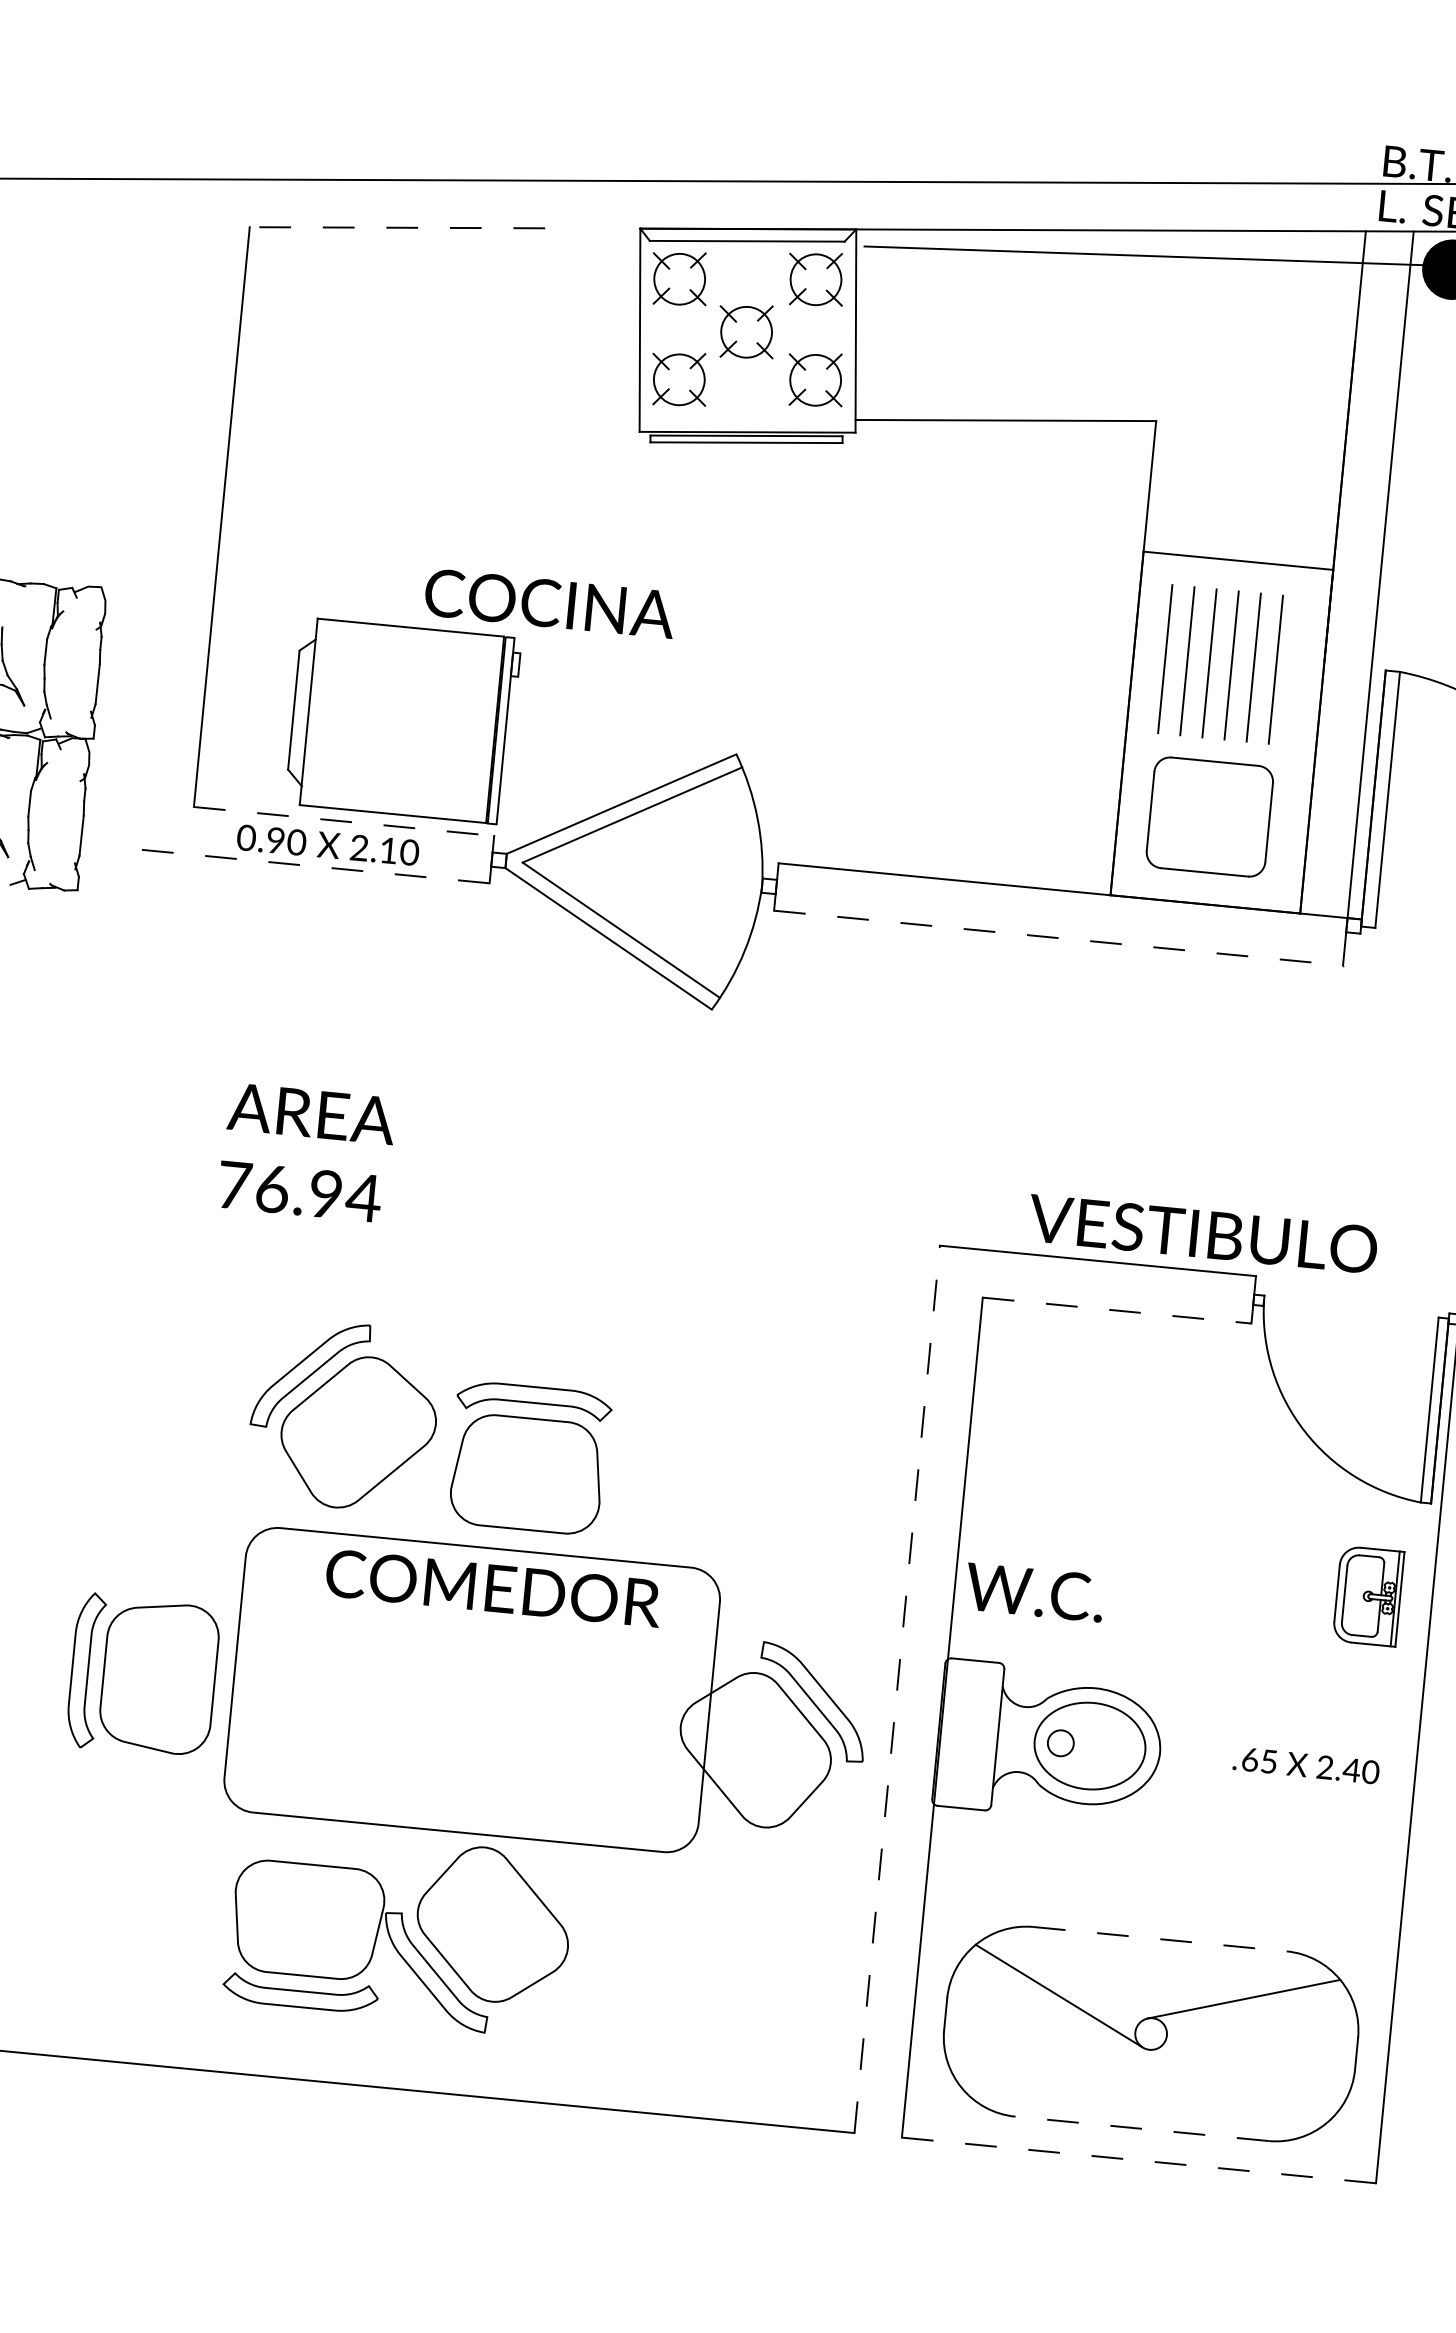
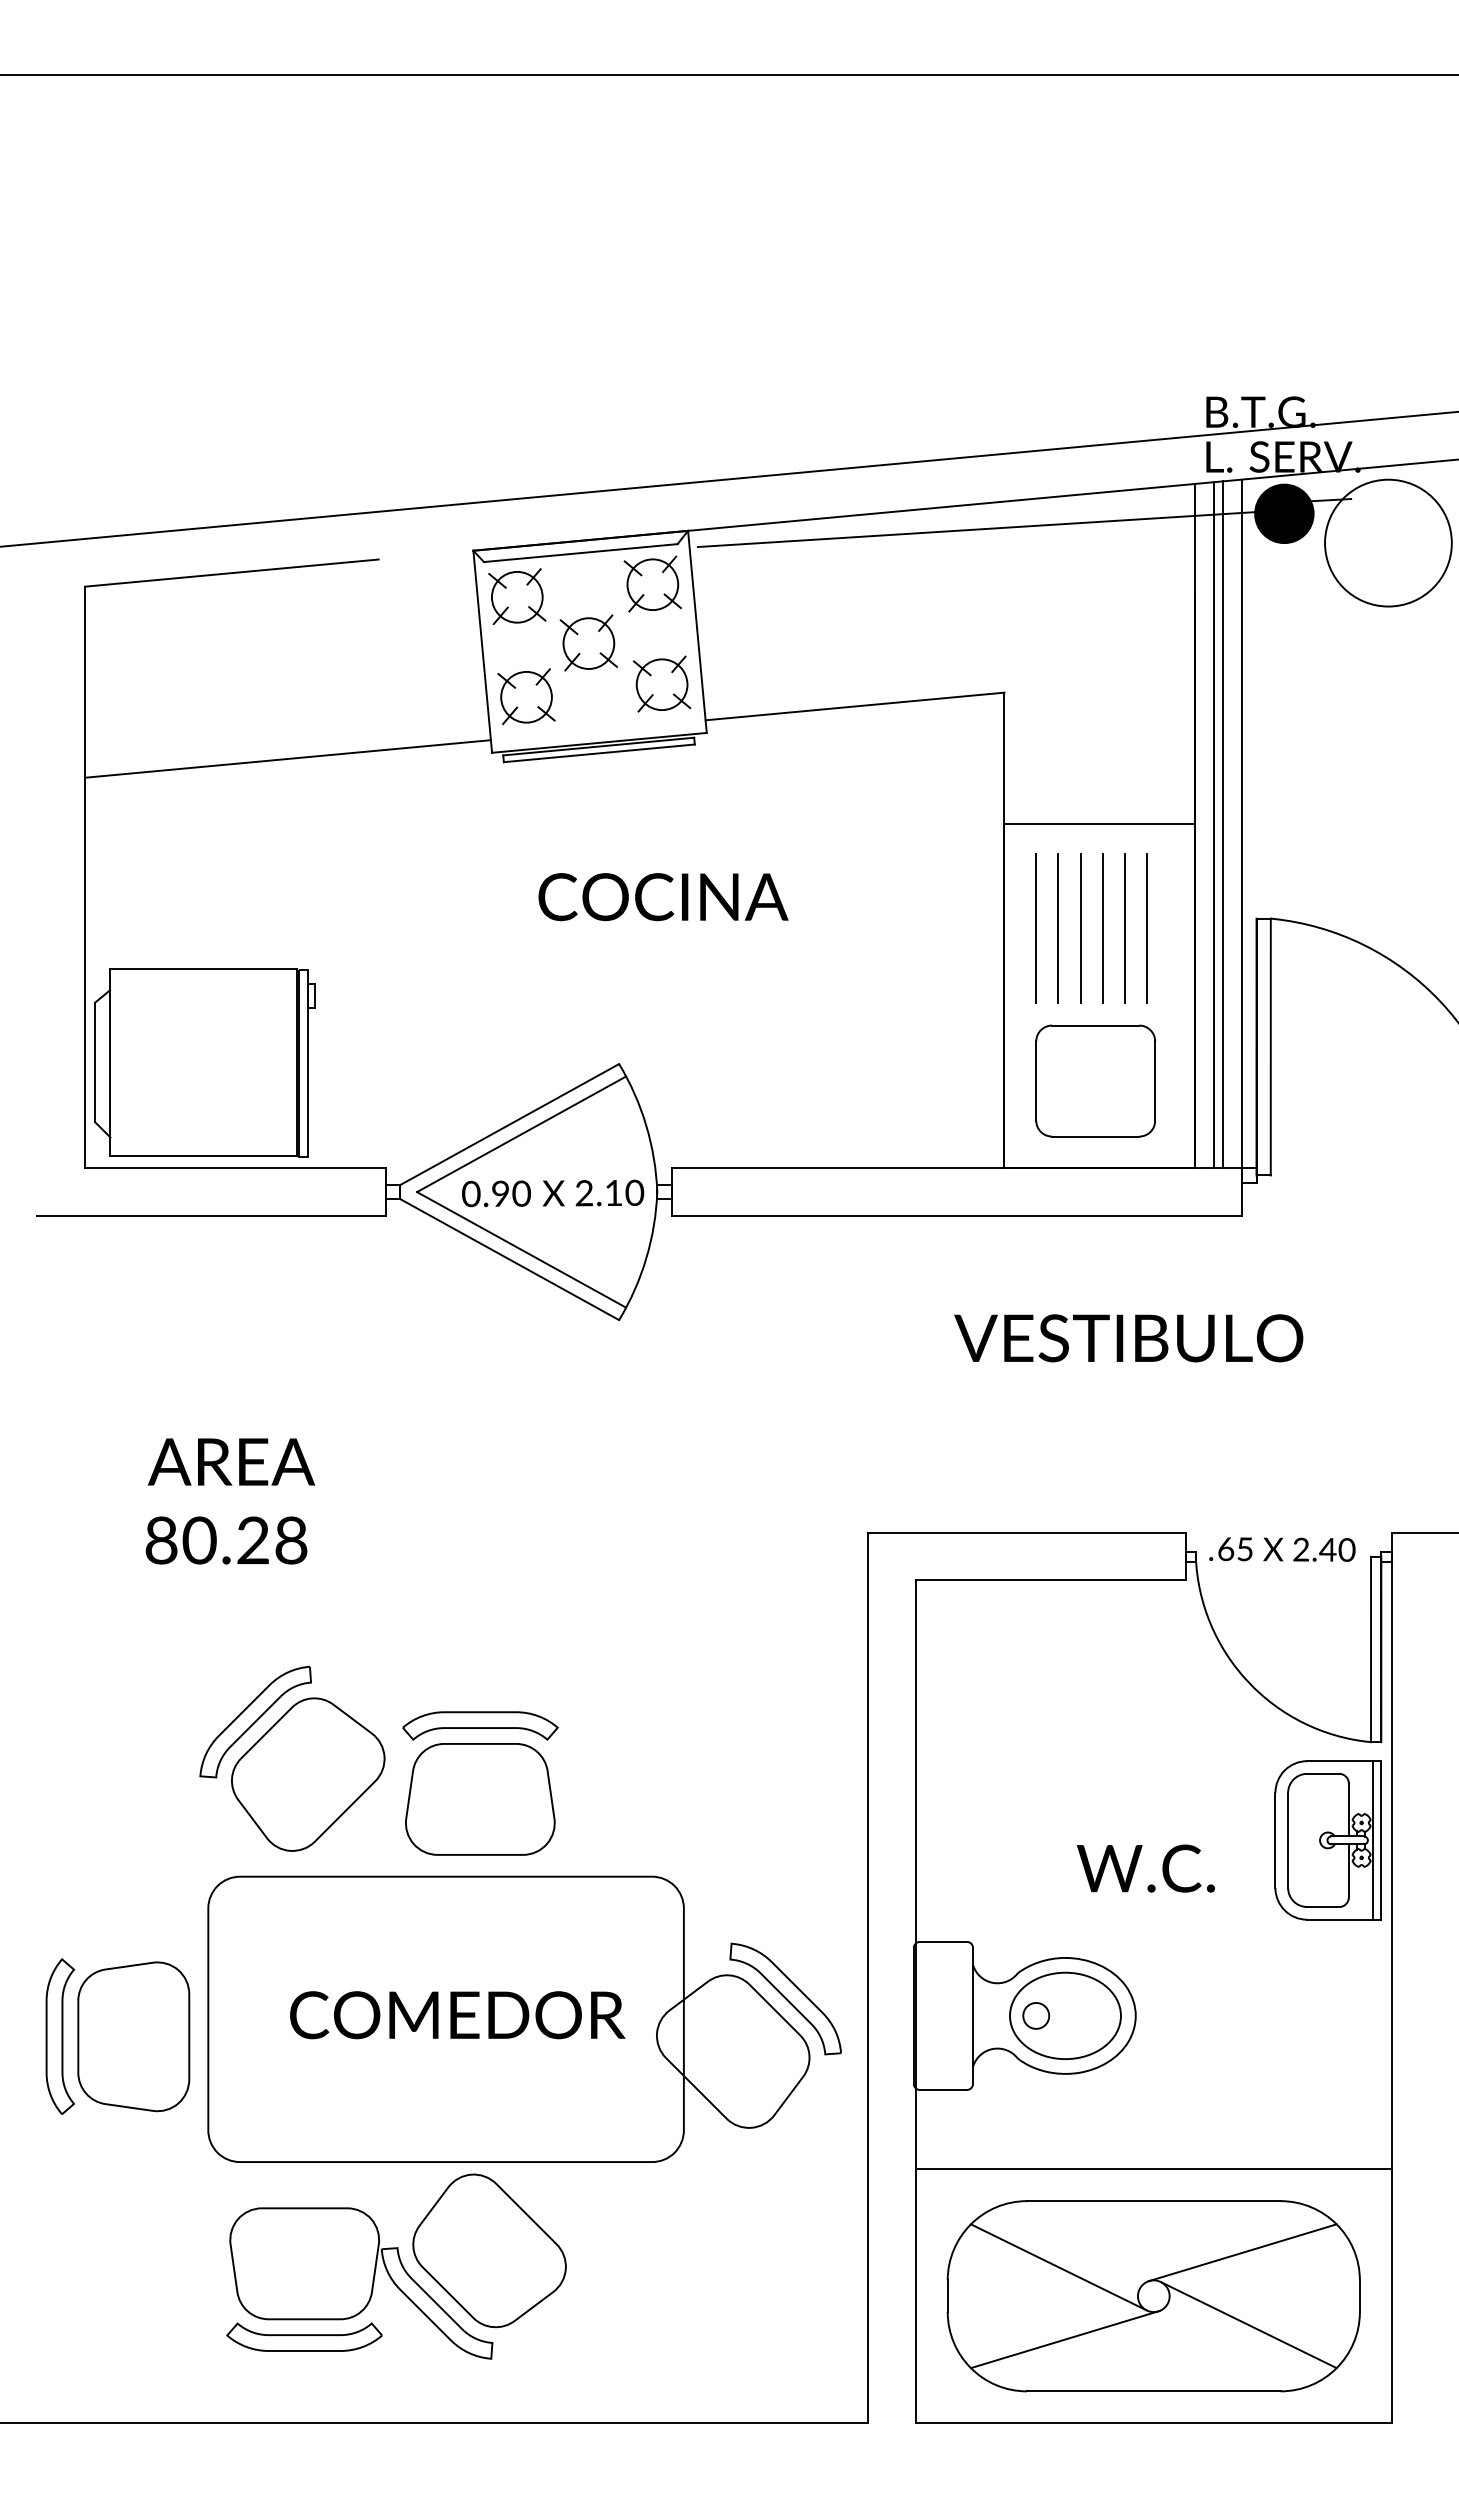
line: (397, 228) -> (231, 573), dashed -> solid
line: (435, 417) -> (287, 758), added
line: (1351, 573) -> (1213, 825), added
line: (1361, 573) -> (1223, 824), added
text: (550, 604) -> (663, 897), moved
part: (402, 720) -> (204, 1062), moved
line: (343, 821) -> (235, 1168), dashed -> solid
text: (328, 845) -> (553, 1193), moved
line: (316, 866) -> (212, 1215), dashed -> solid
line: (1059, 937) -> (957, 1215), dashed -> solid
text: (299, 1191) -> (226, 1540), 76.94 -> 80.28
text: (1202, 1234) -> (1128, 1338), moved
line: (1116, 1310) -> (1050, 1580), dashed -> solid
text: (493, 1588) -> (457, 2015), moved
text: (1034, 1592) -> (1145, 1868), moved
part: (1368, 1596) -> (1327, 1840), size x1.67
line: (897, 1688) -> (868, 1977), dashed -> solid
text: (1306, 1765) -> (1282, 1549), moved
line: (1162, 1907) -> (1153, 2169), added
line: (1159, 1939) -> (1153, 2201), dashed -> solid
line: (1057, 2068) -> (1064, 2339), added
line: (1242, 2072) -> (1248, 2325), added
line: (1141, 2128) -> (1153, 2391), dashed -> solid
line: (1138, 2160) -> (1153, 2423), dashed -> solid

